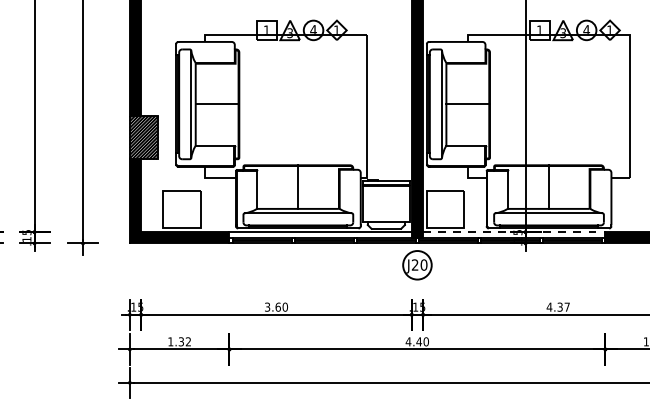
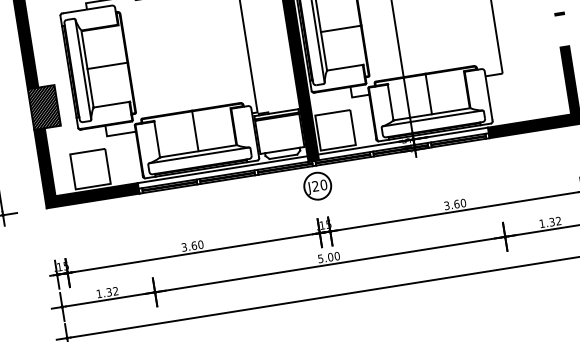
line: (514, 232) -> (403, 141), dashed -> solid
text: (557, 306) -> (454, 203), 4.37 -> 3.60
text: (413, 341) -> (325, 257), 4.40 -> 5.00

